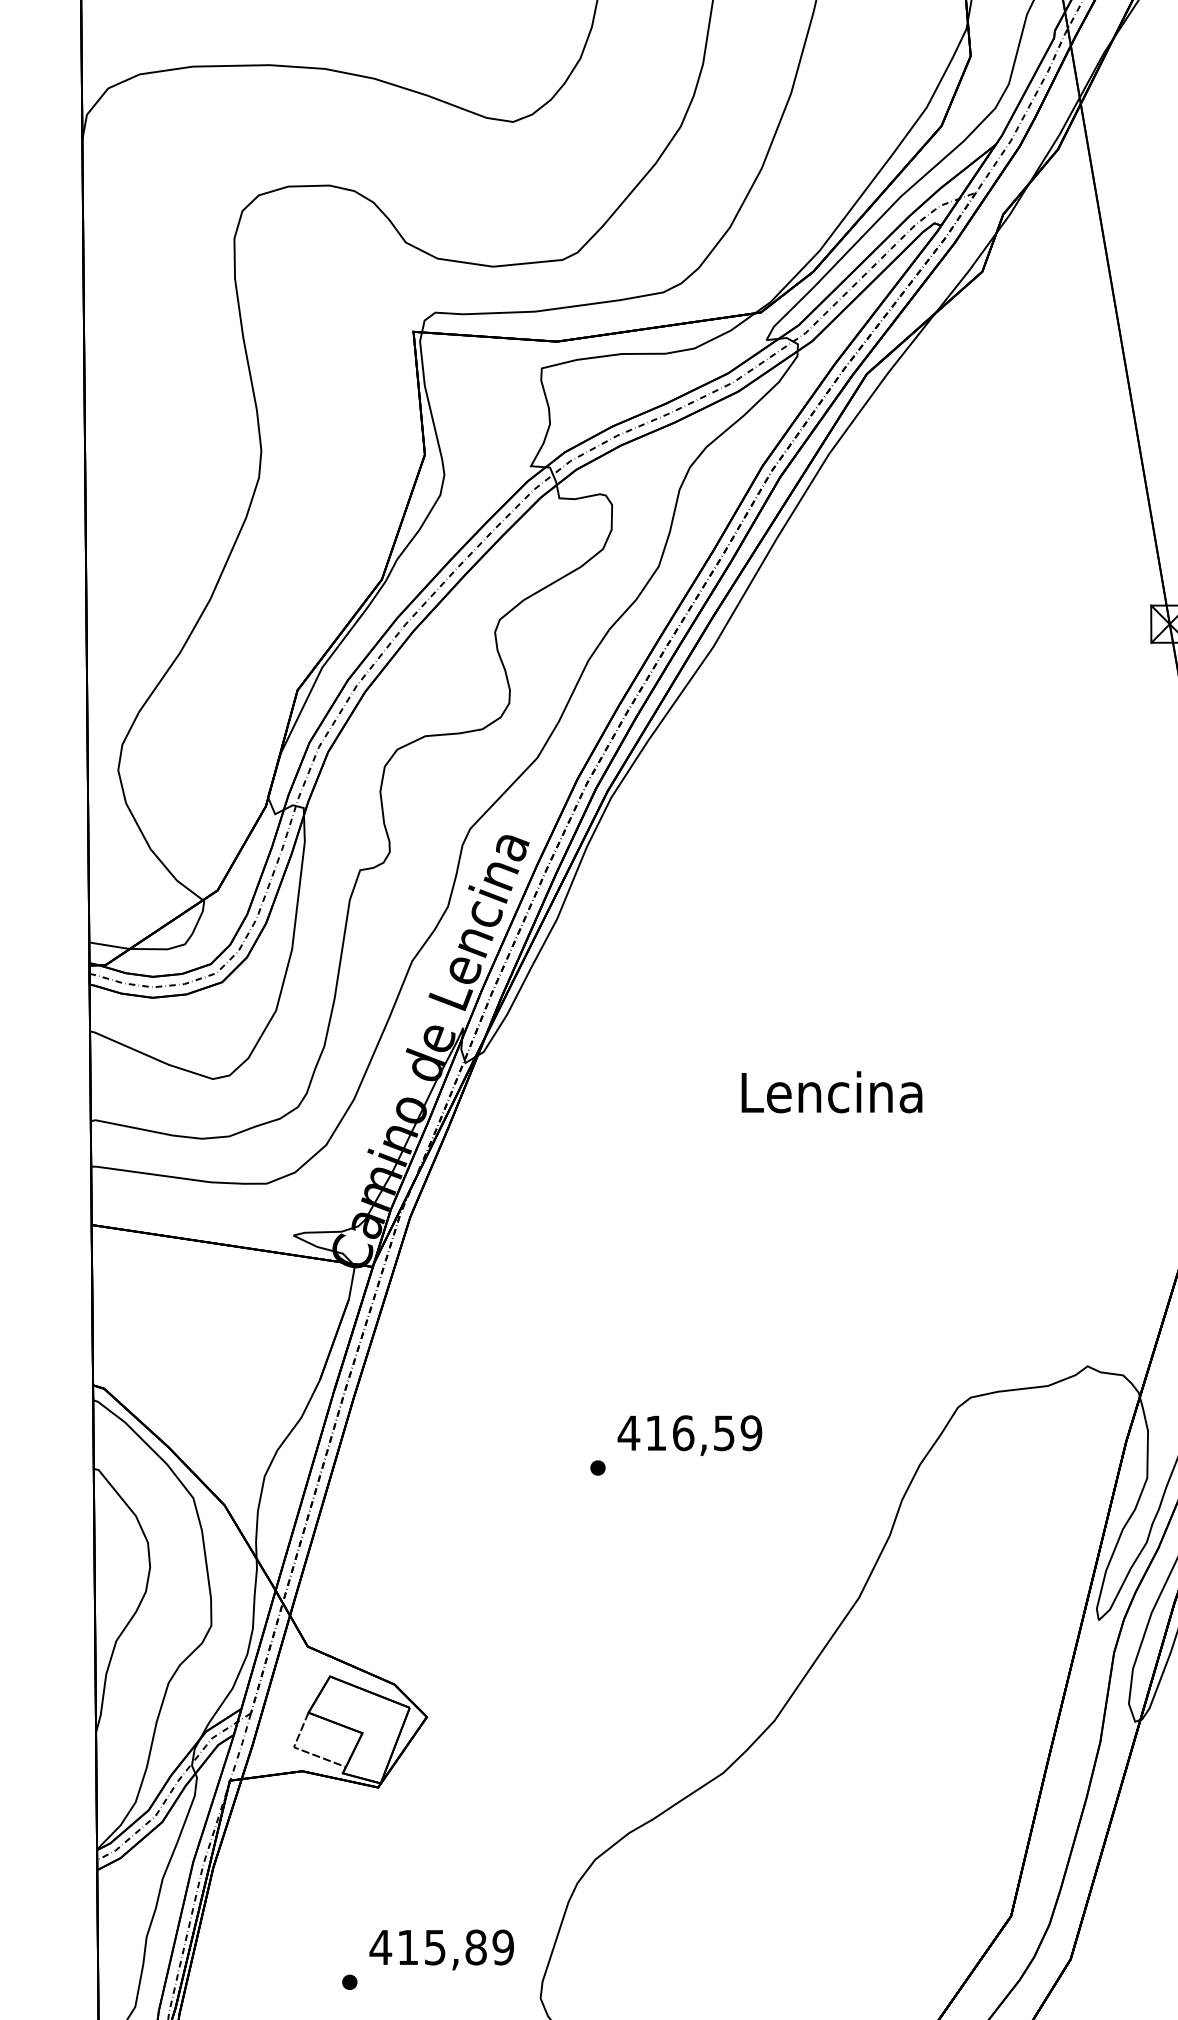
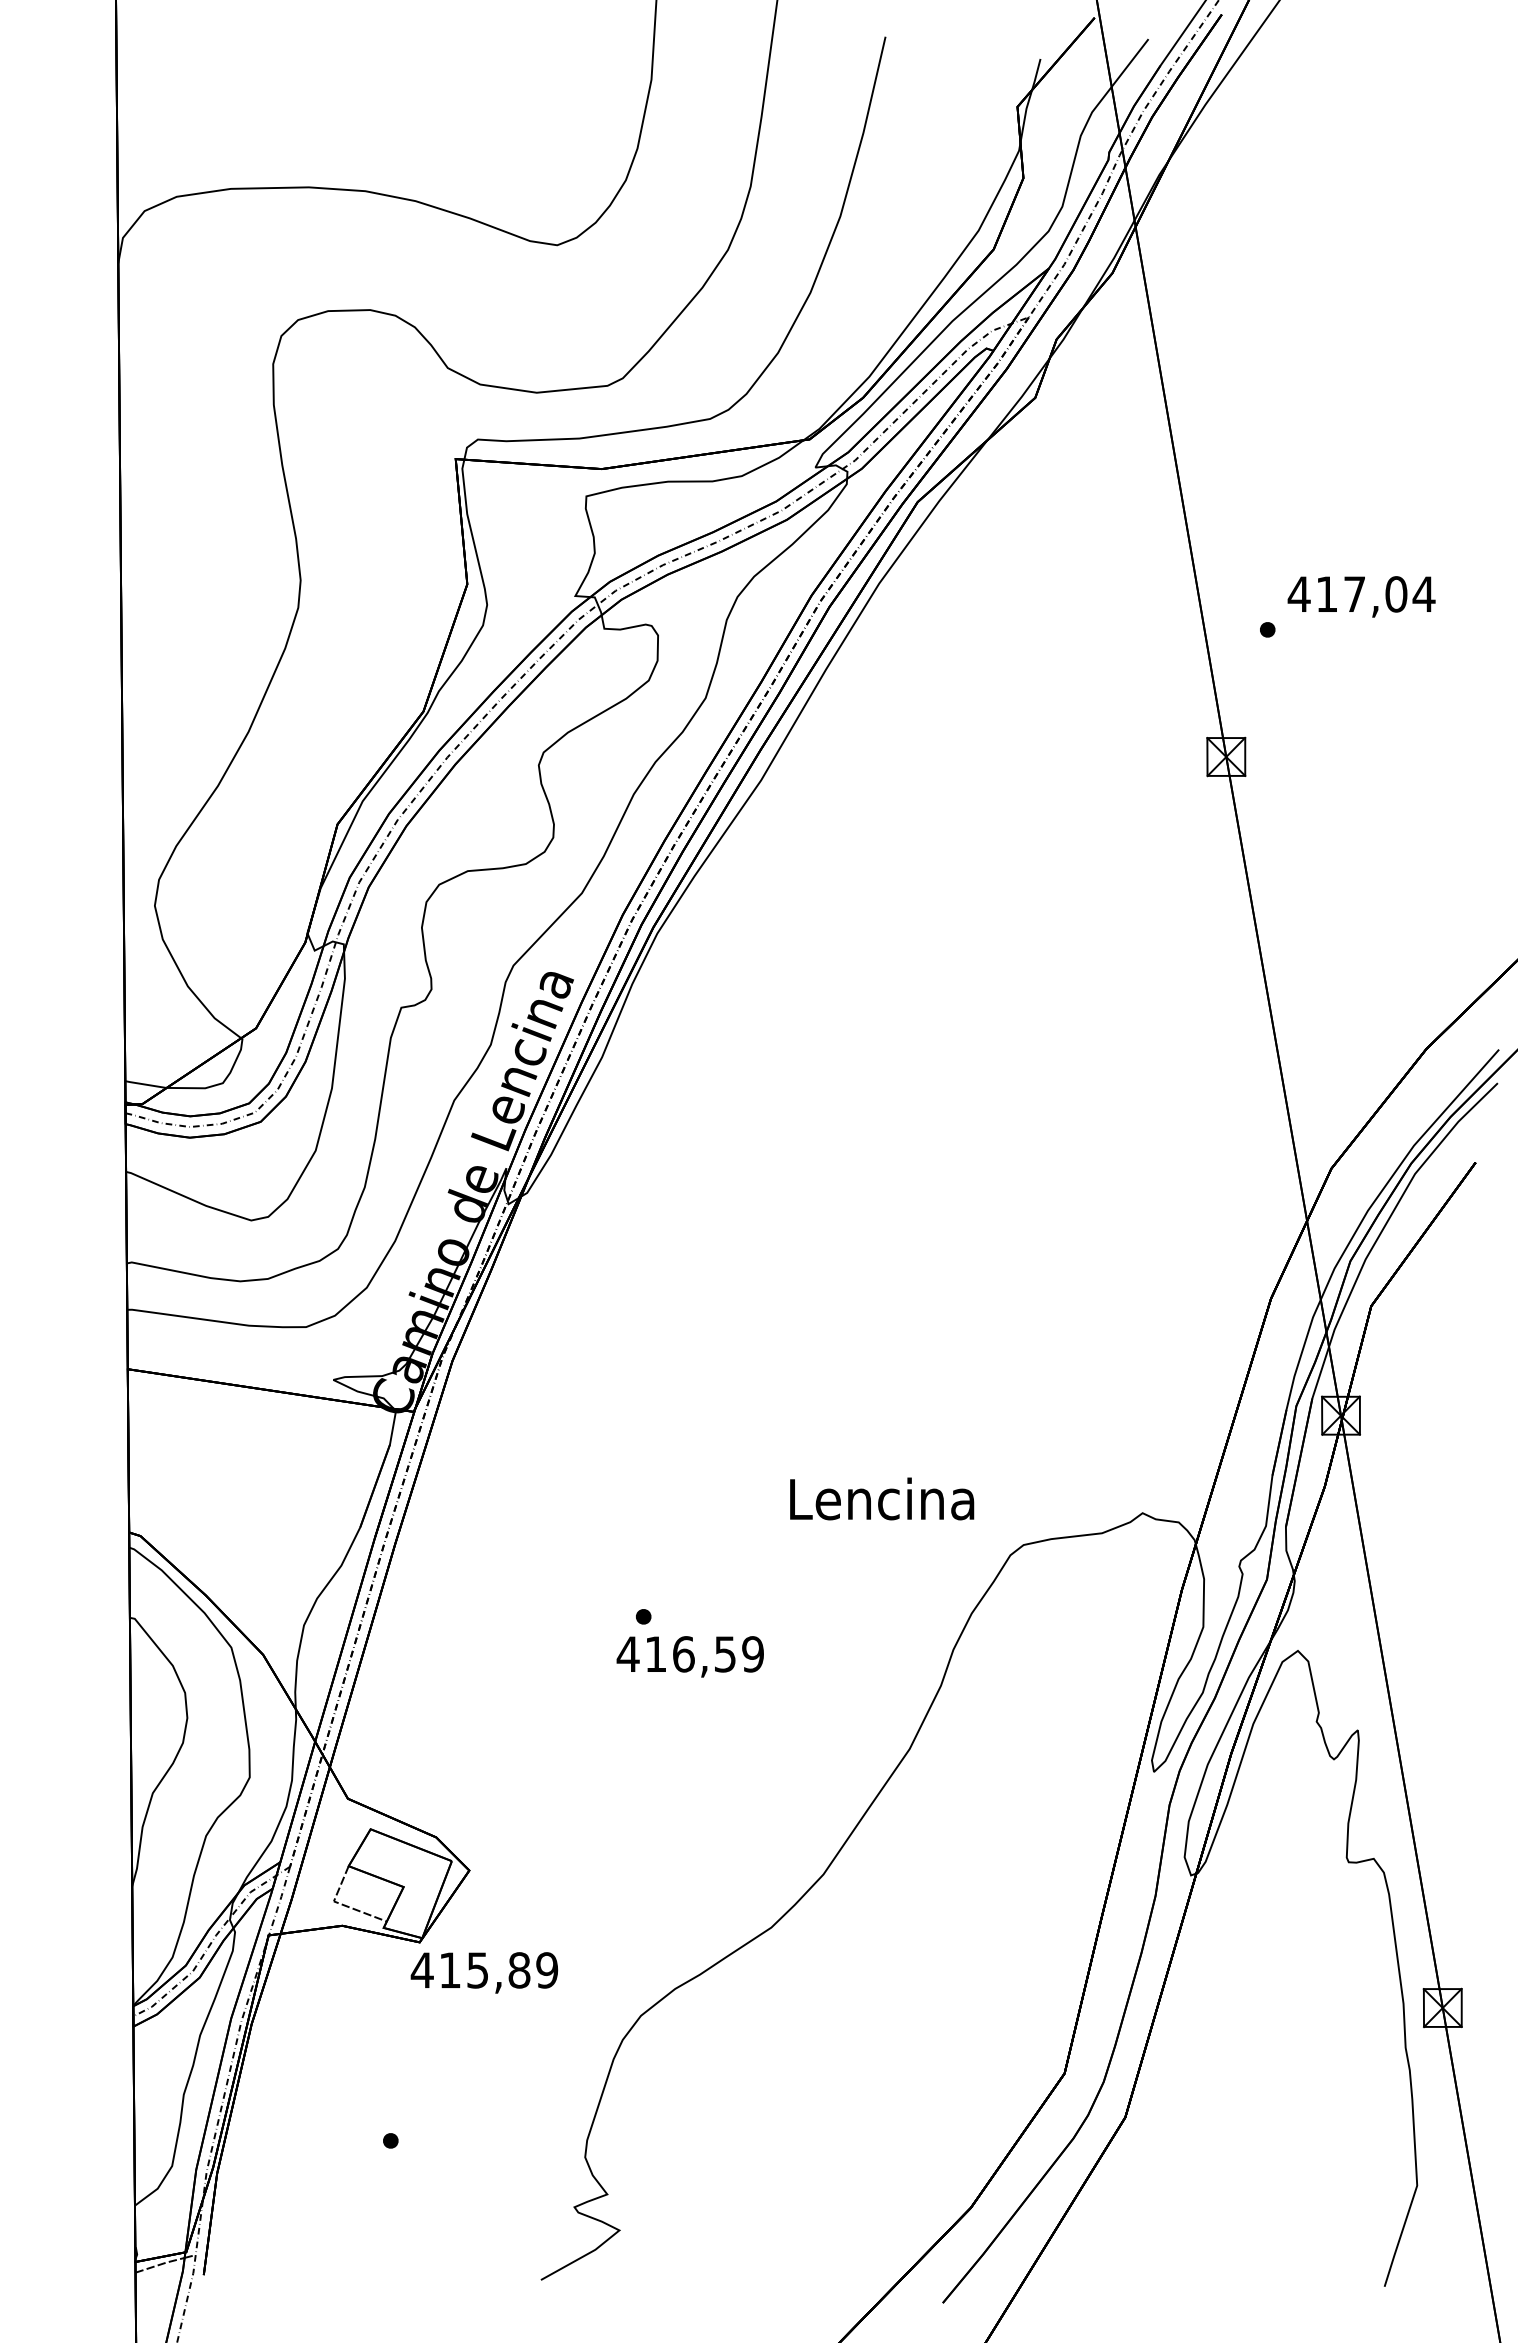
text: (832, 1091) -> (882, 1498), moved
text: (689, 1435) -> (689, 1656), moved
text: (441, 1949) -> (484, 1972), moved

